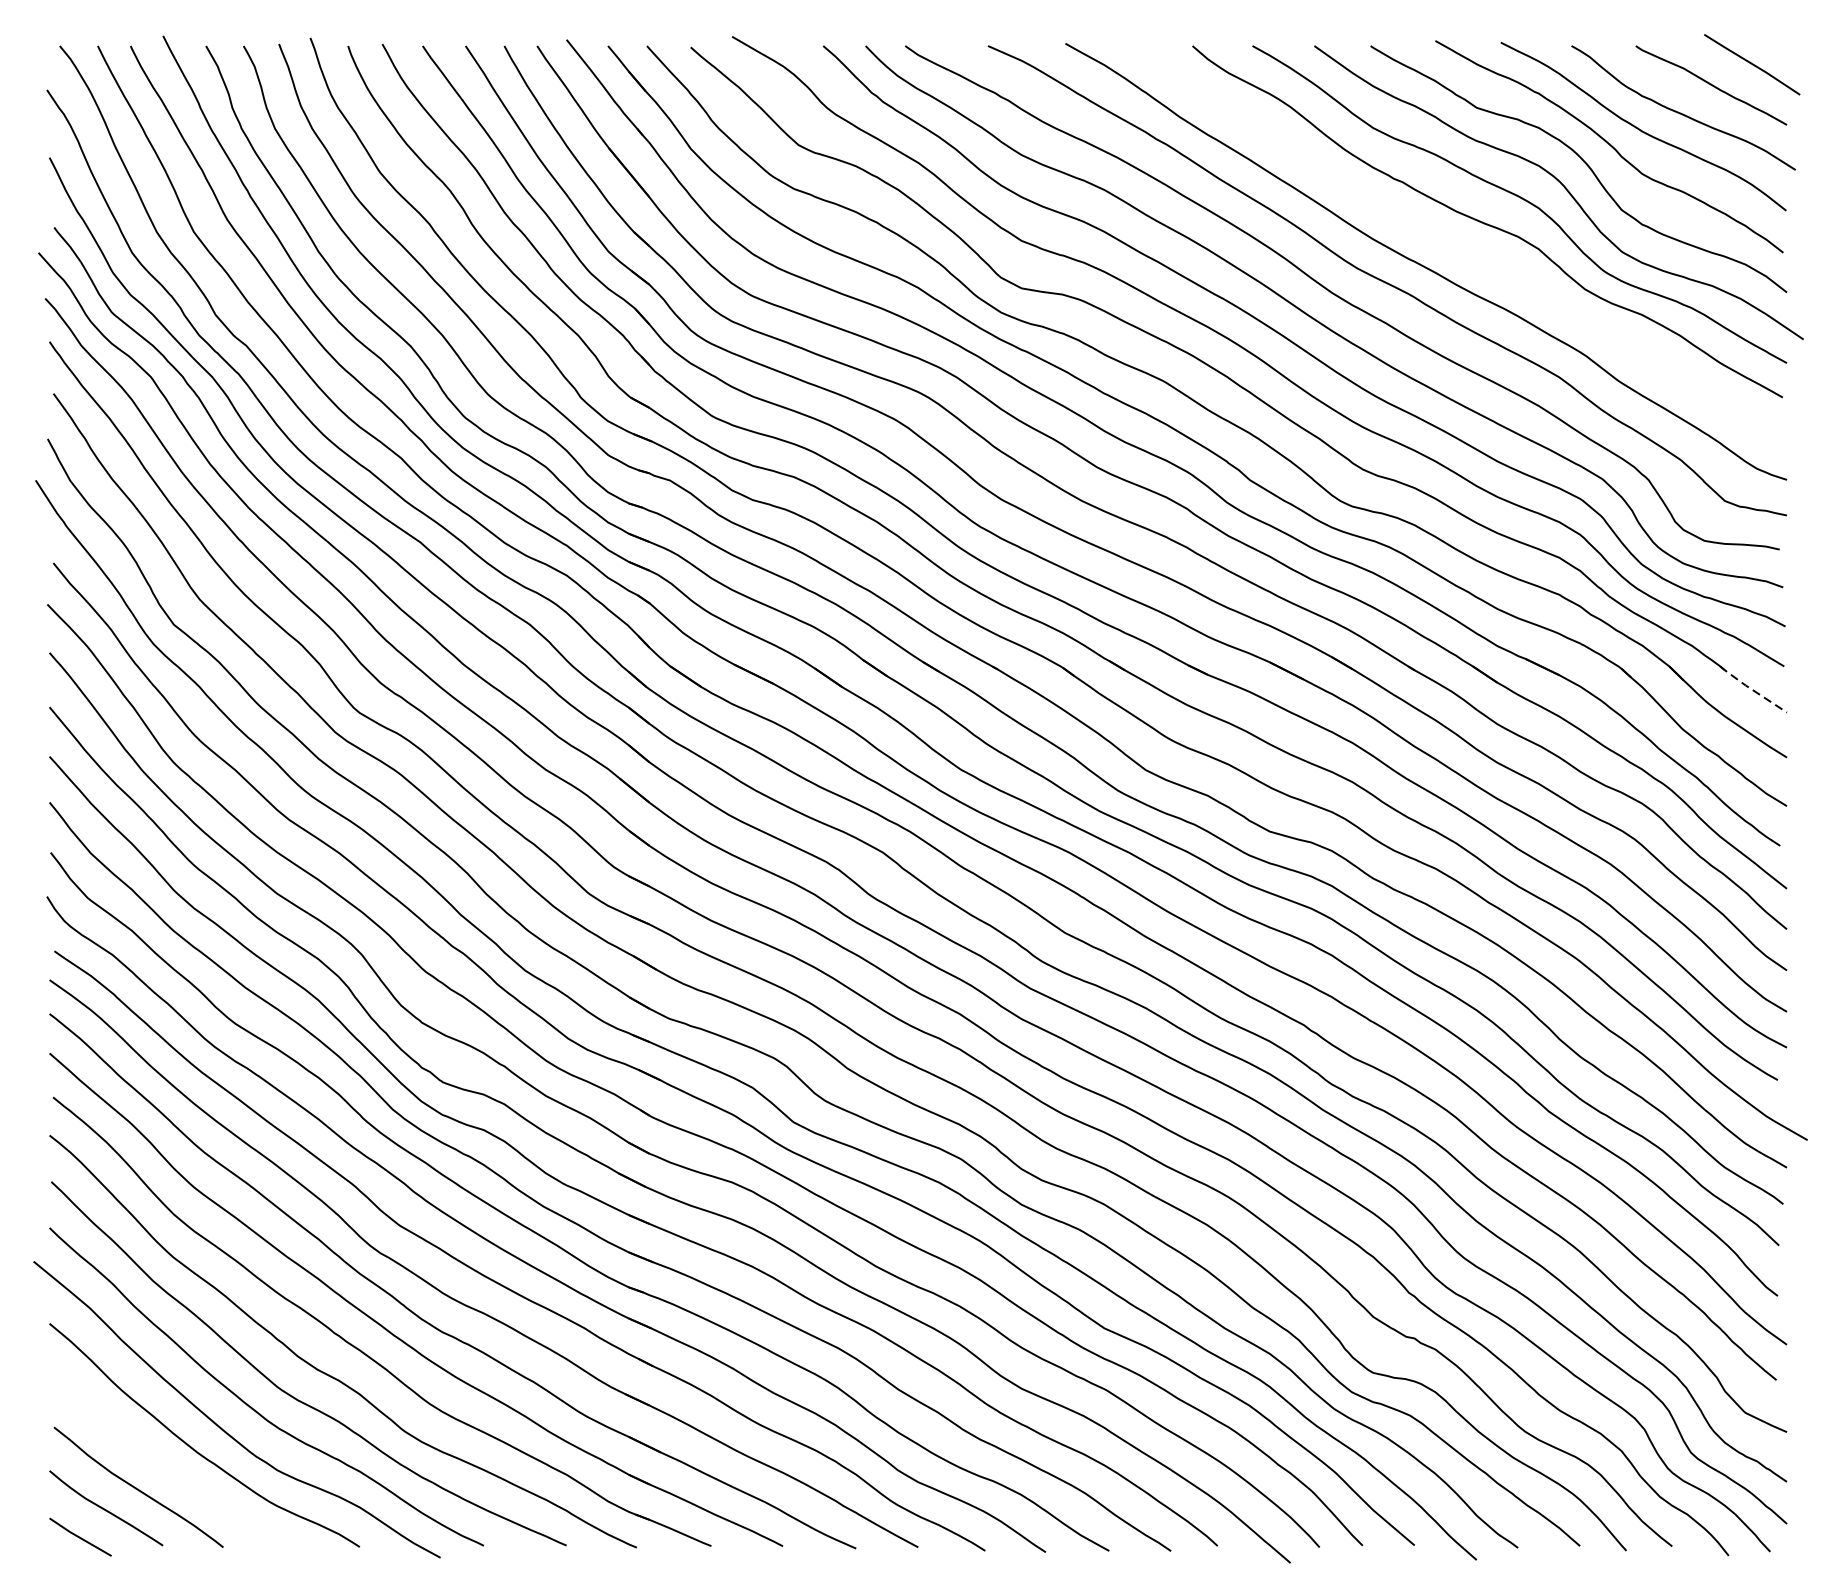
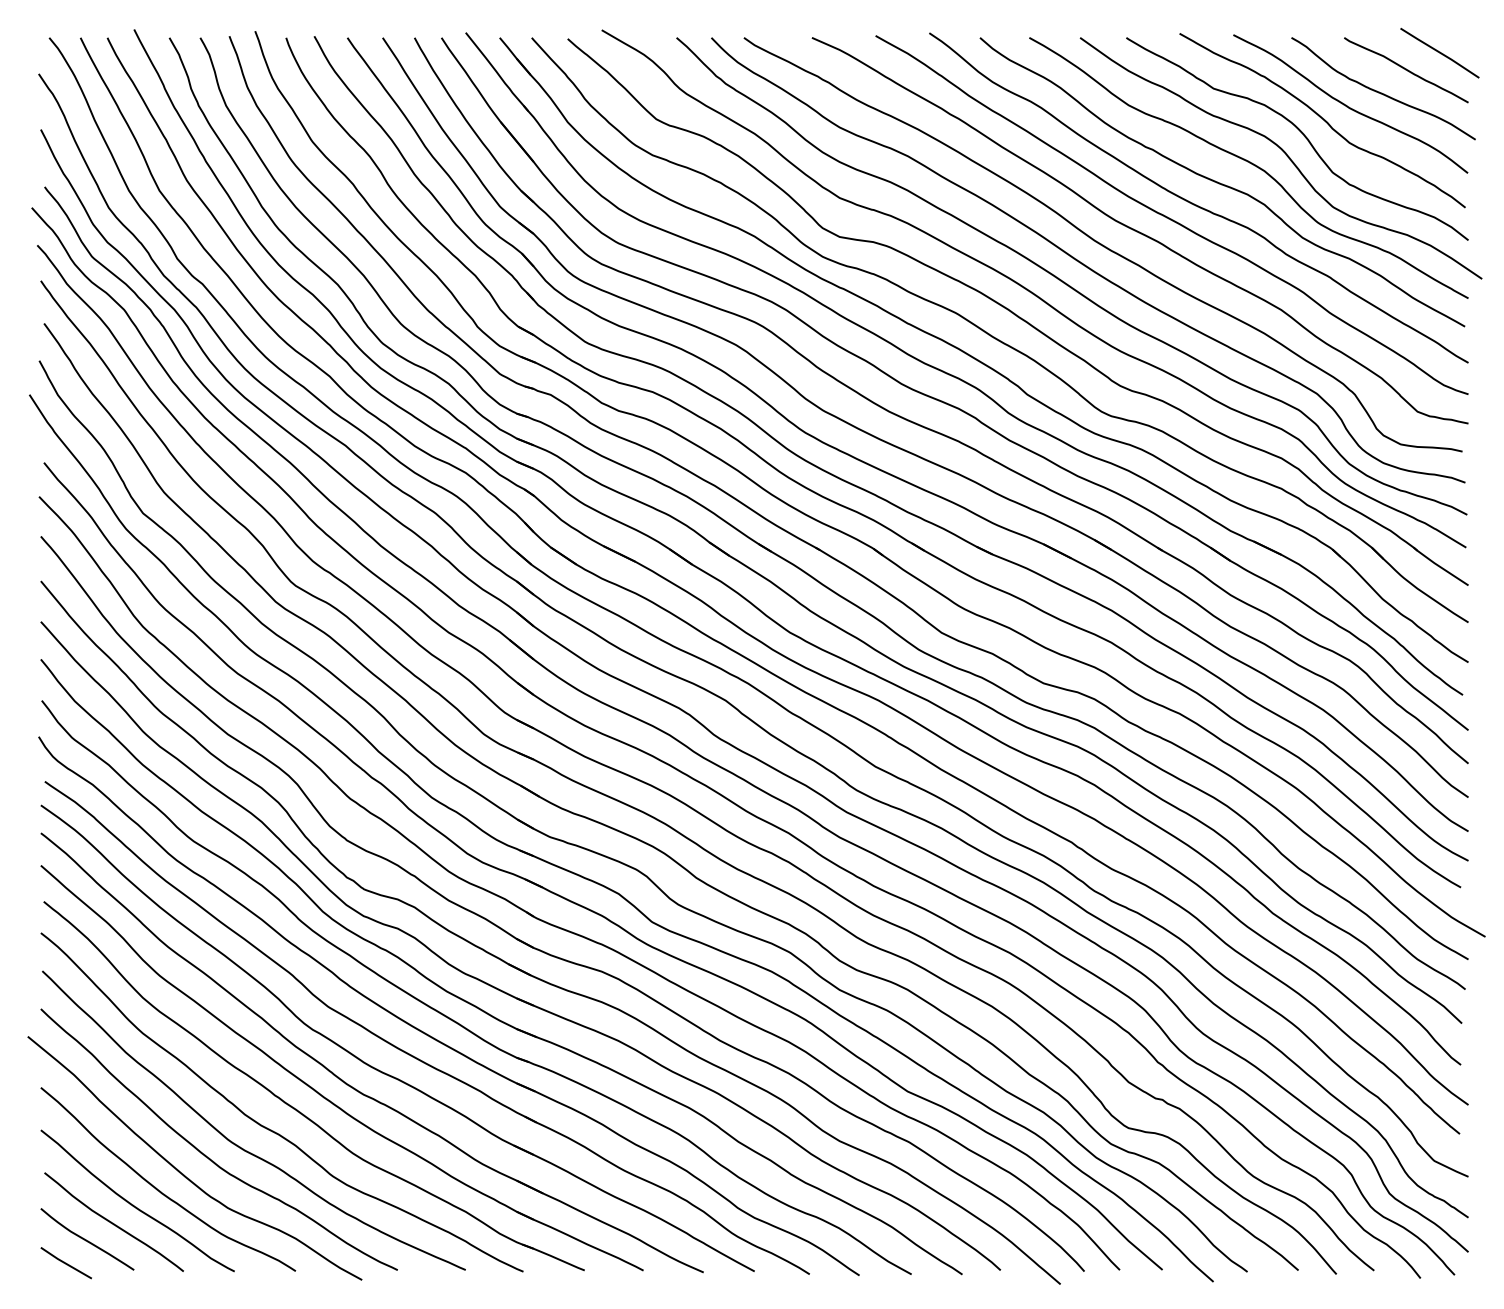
curve: (1453, 247) -> (1194, 203), added
line: (1751, 689) -> (1439, 566), dashed -> solid
curve: (162, 1465) -> (133, 1204), added

